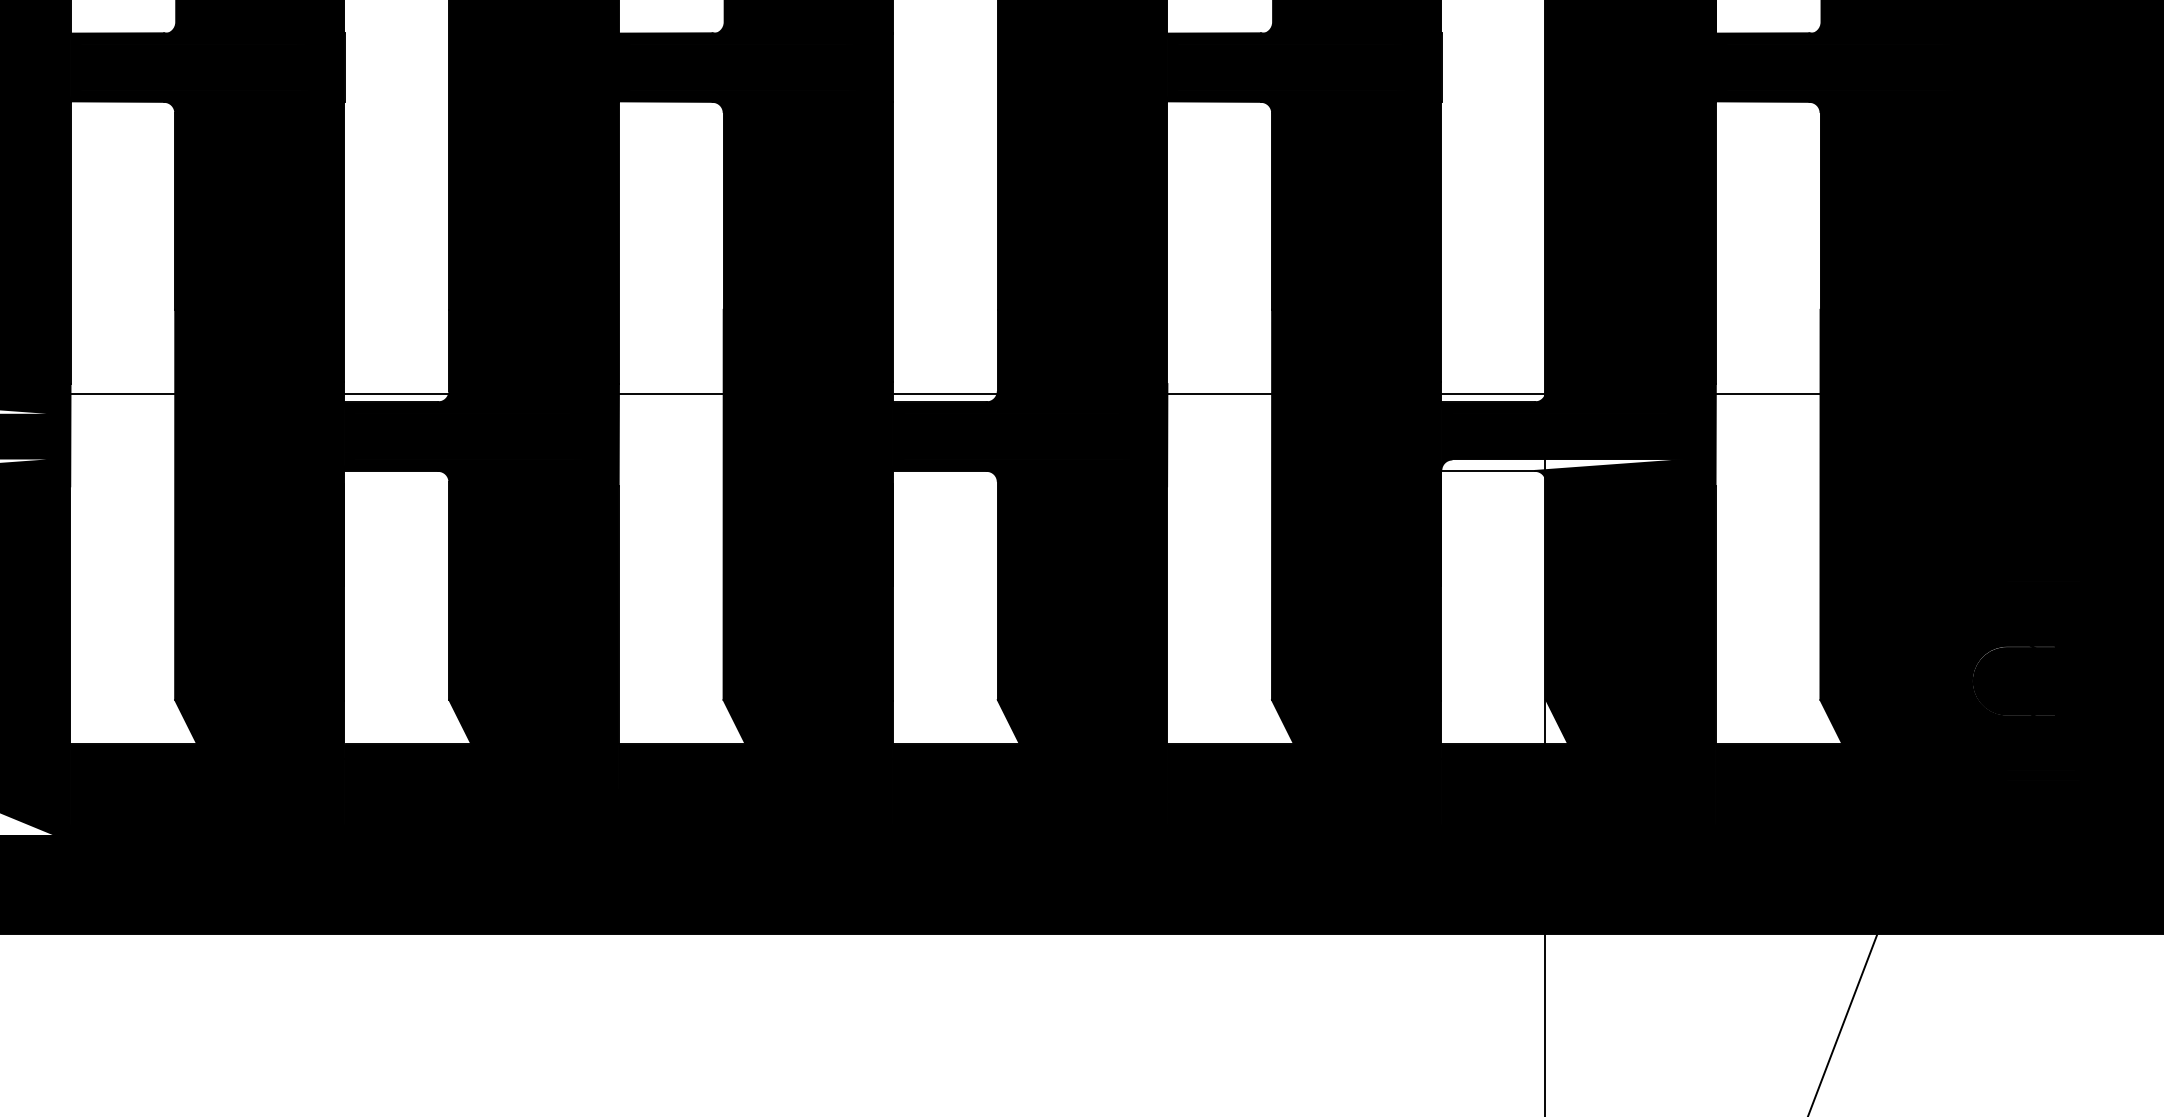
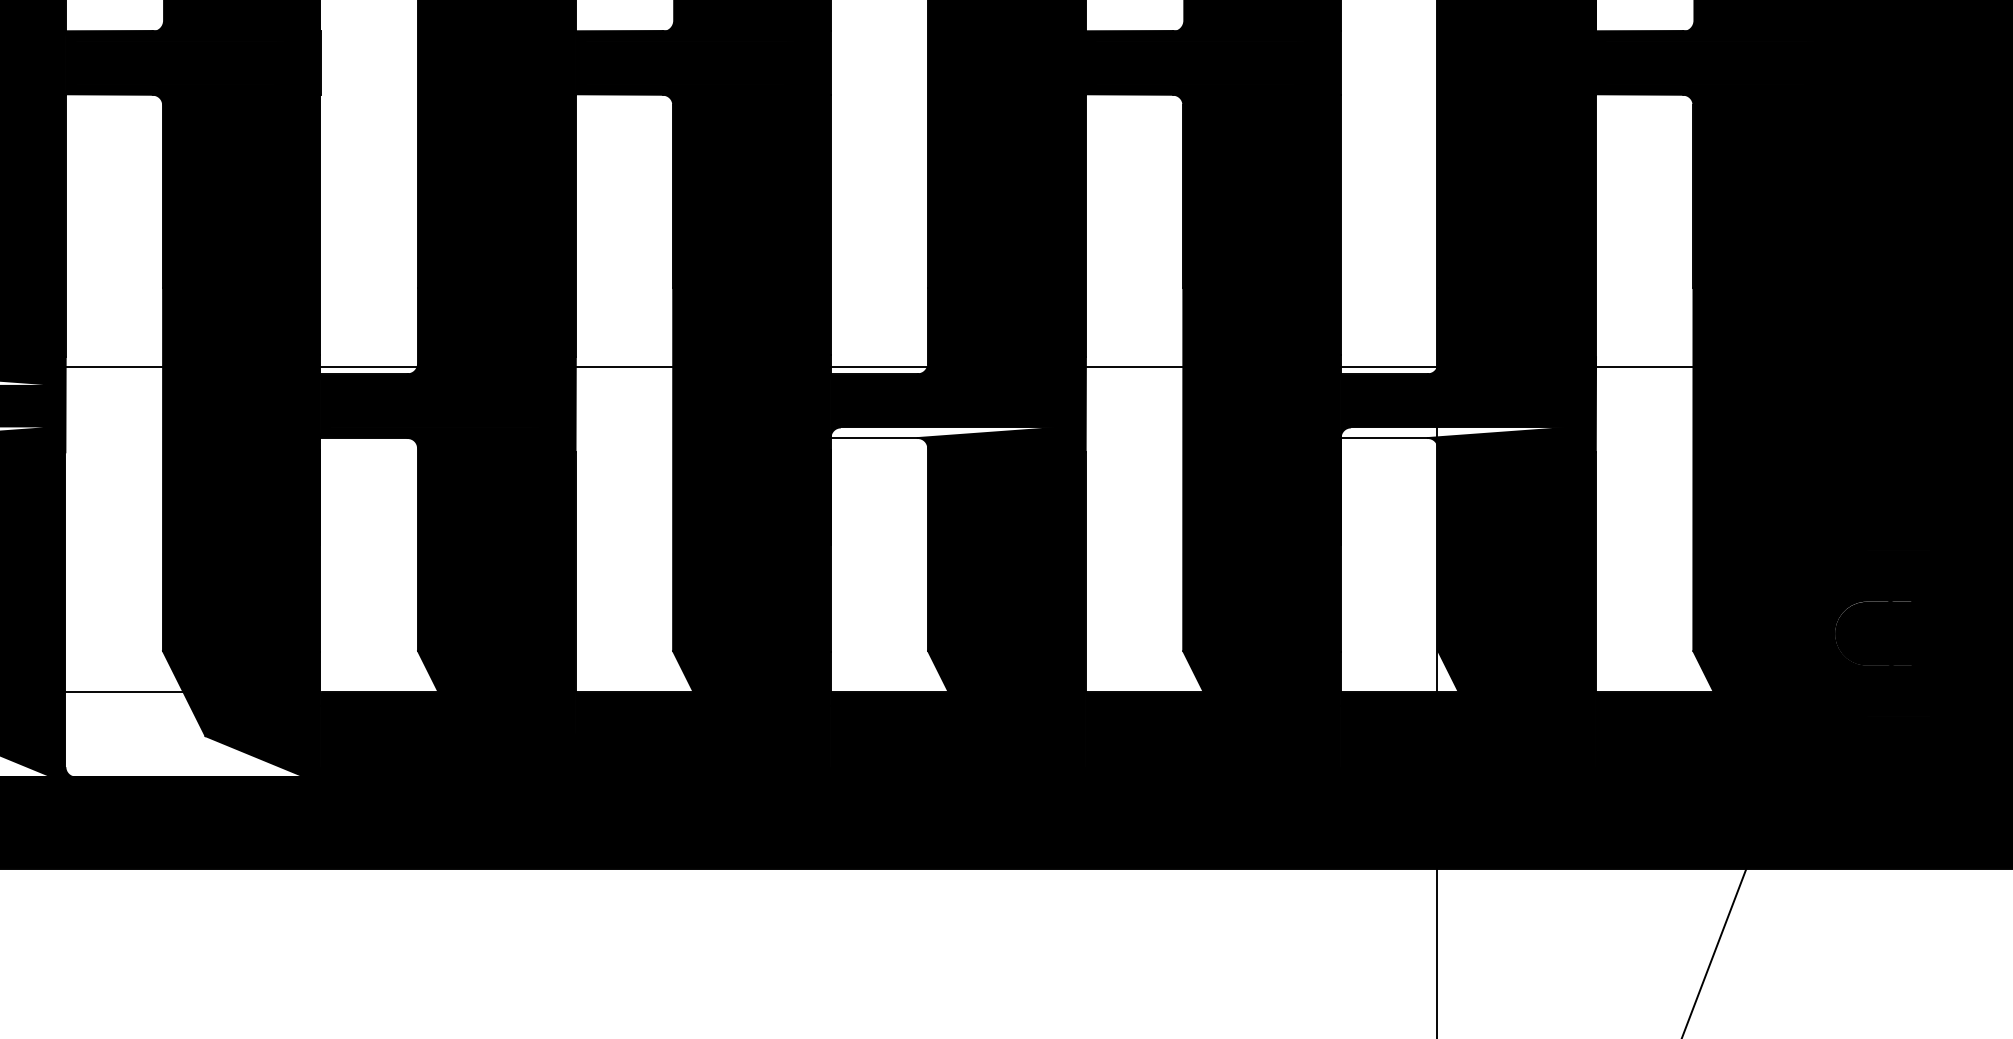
fill: (1017, 464) -> (946, 432), removed
fill: (199, 789) -> (185, 734), removed

